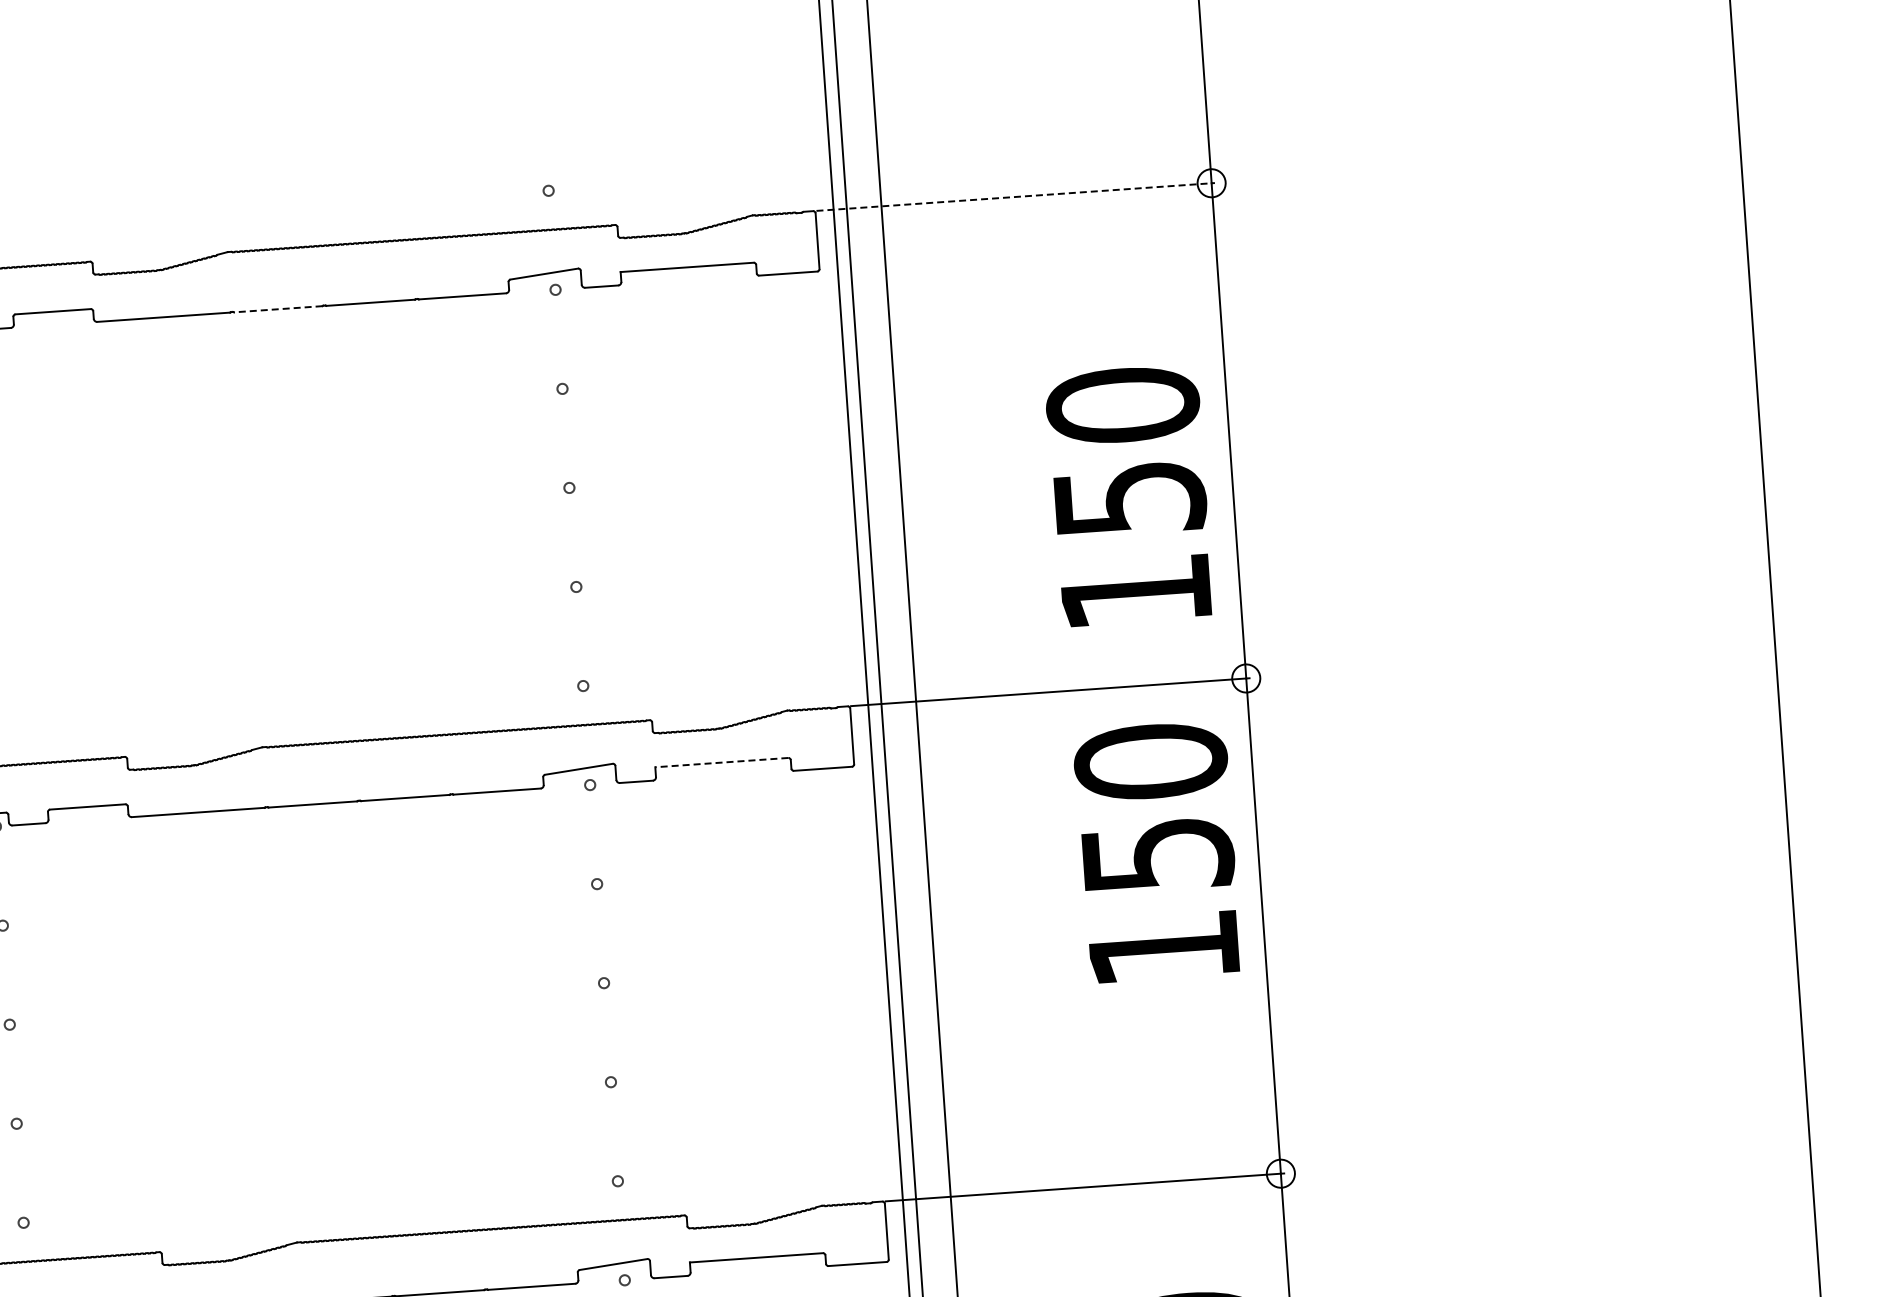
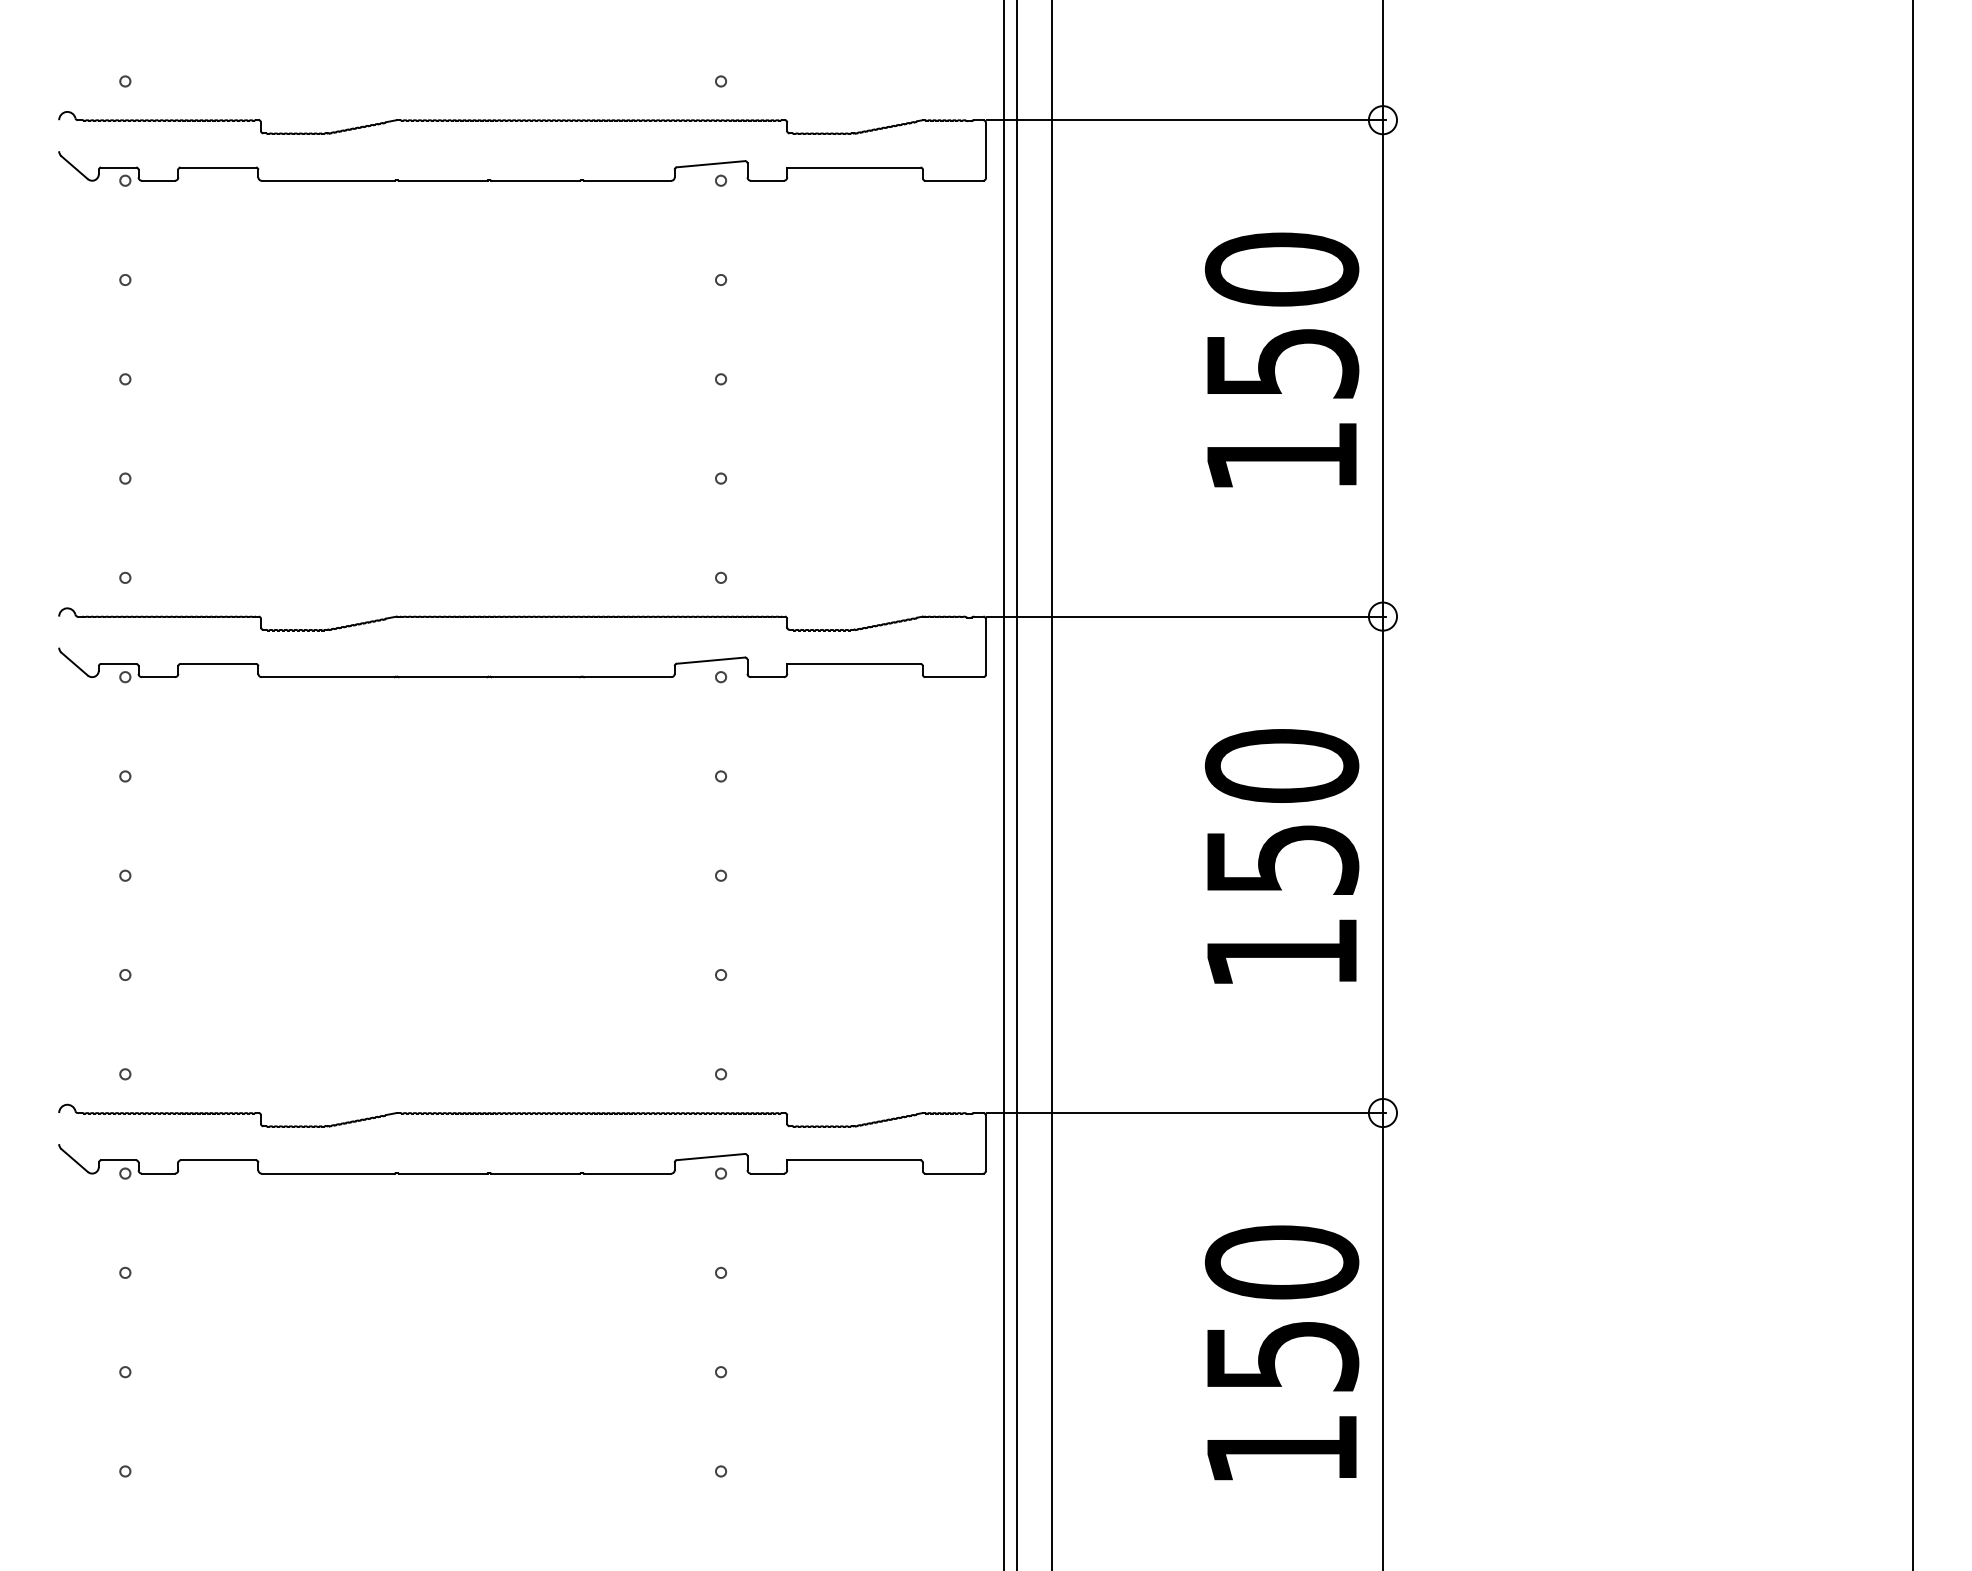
line: (1015, 197) -> (1186, 120), dashed -> solid
line: (277, 309) -> (442, 180), dashed -> solid
text: (1128, 495) -> (1281, 359), moved
line: (721, 762) -> (853, 663), dashed -> solid
text: (1157, 851) -> (1282, 856), moved

